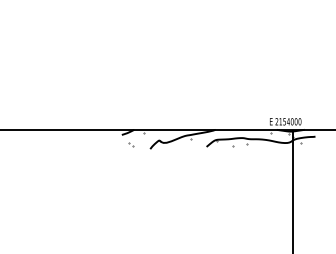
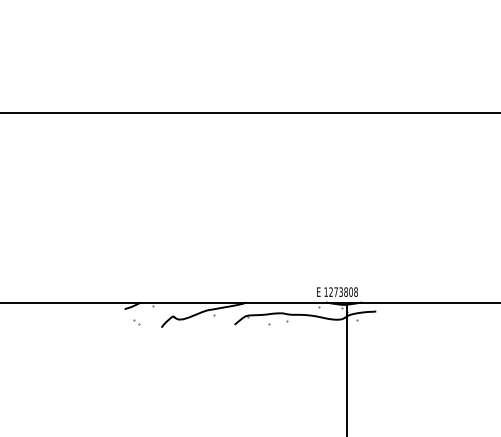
text: (287, 121) -> (340, 291), 2154000 -> 1273808

